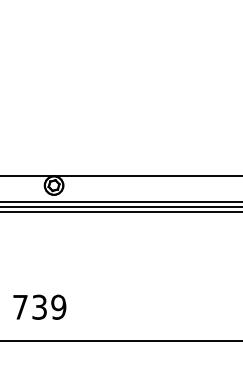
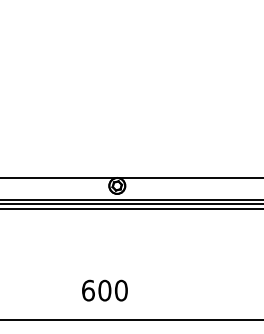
text: (39, 307) -> (104, 290), 739 -> 600

